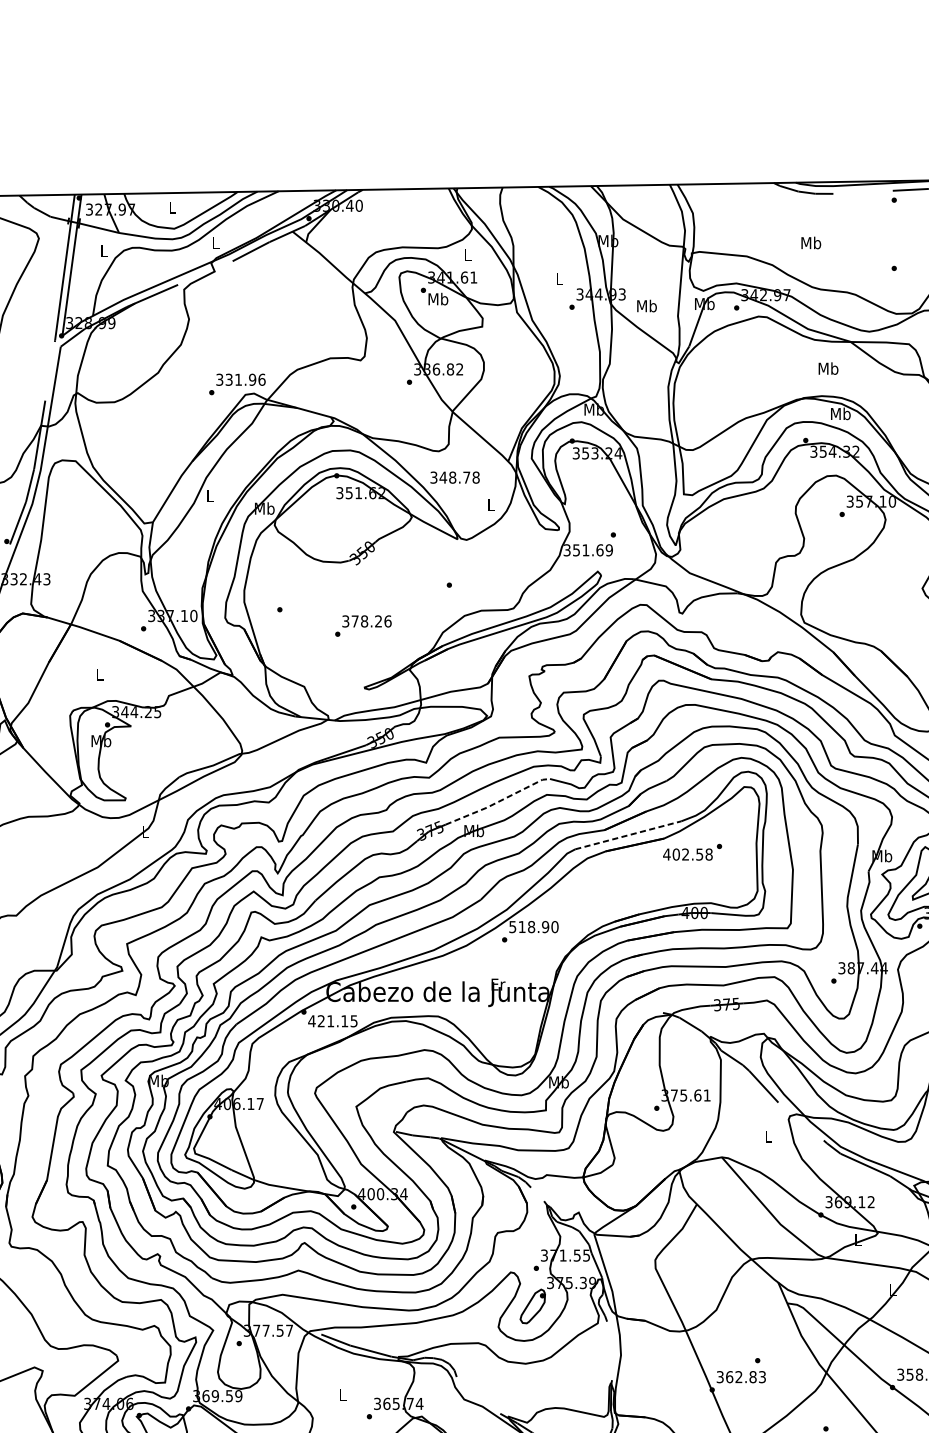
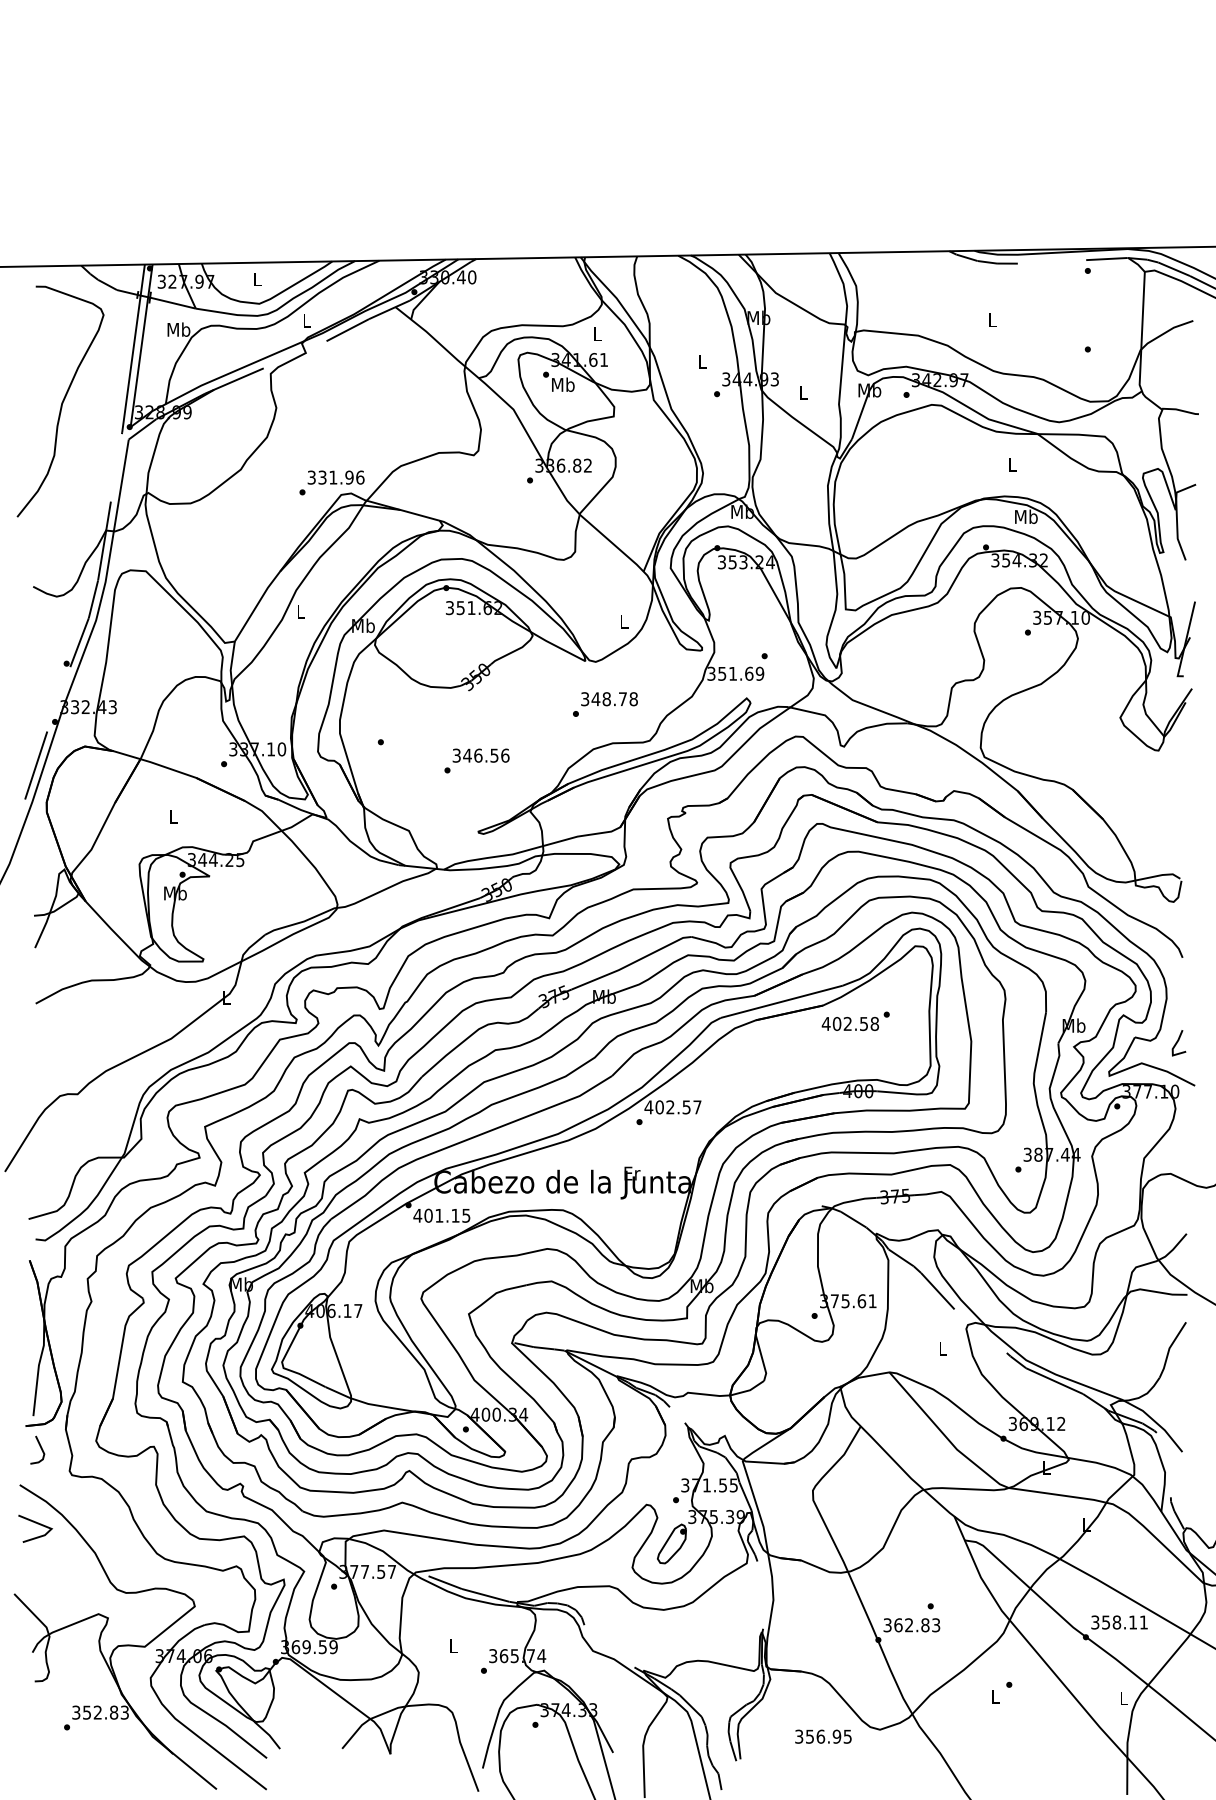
text: (811, 243) -> (992, 320), Mb -> L
text: (104, 251) -> (178, 329), L -> Mb
text: (647, 305) -> (803, 392), Mb -> L
text: (827, 368) -> (1011, 464), Mb -> L
text: (455, 477) -> (609, 699), moved
text: (366, 621) -> (480, 755), 378.26 -> 346.56
line: (498, 802) -> (632, 963), dashed -> solid
line: (628, 835) -> (782, 1001), dashed -> solid
text: (533, 927) -> (672, 1107), 518.90 -> 402.57
text: (321, 1021) -> (428, 1215), 421.15 -> 401.15

